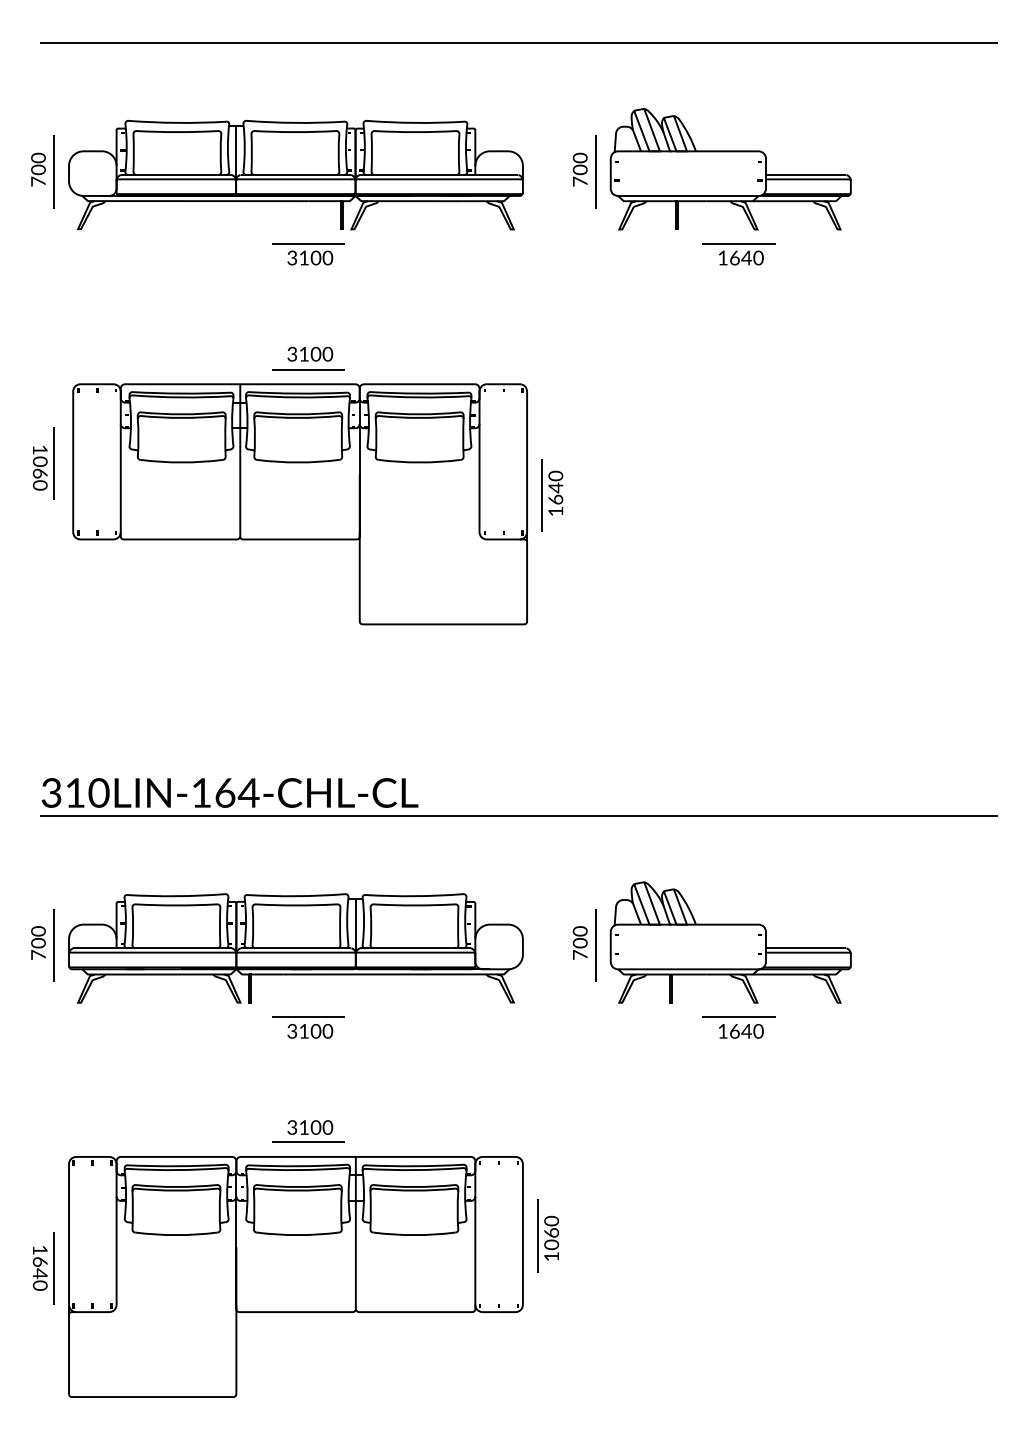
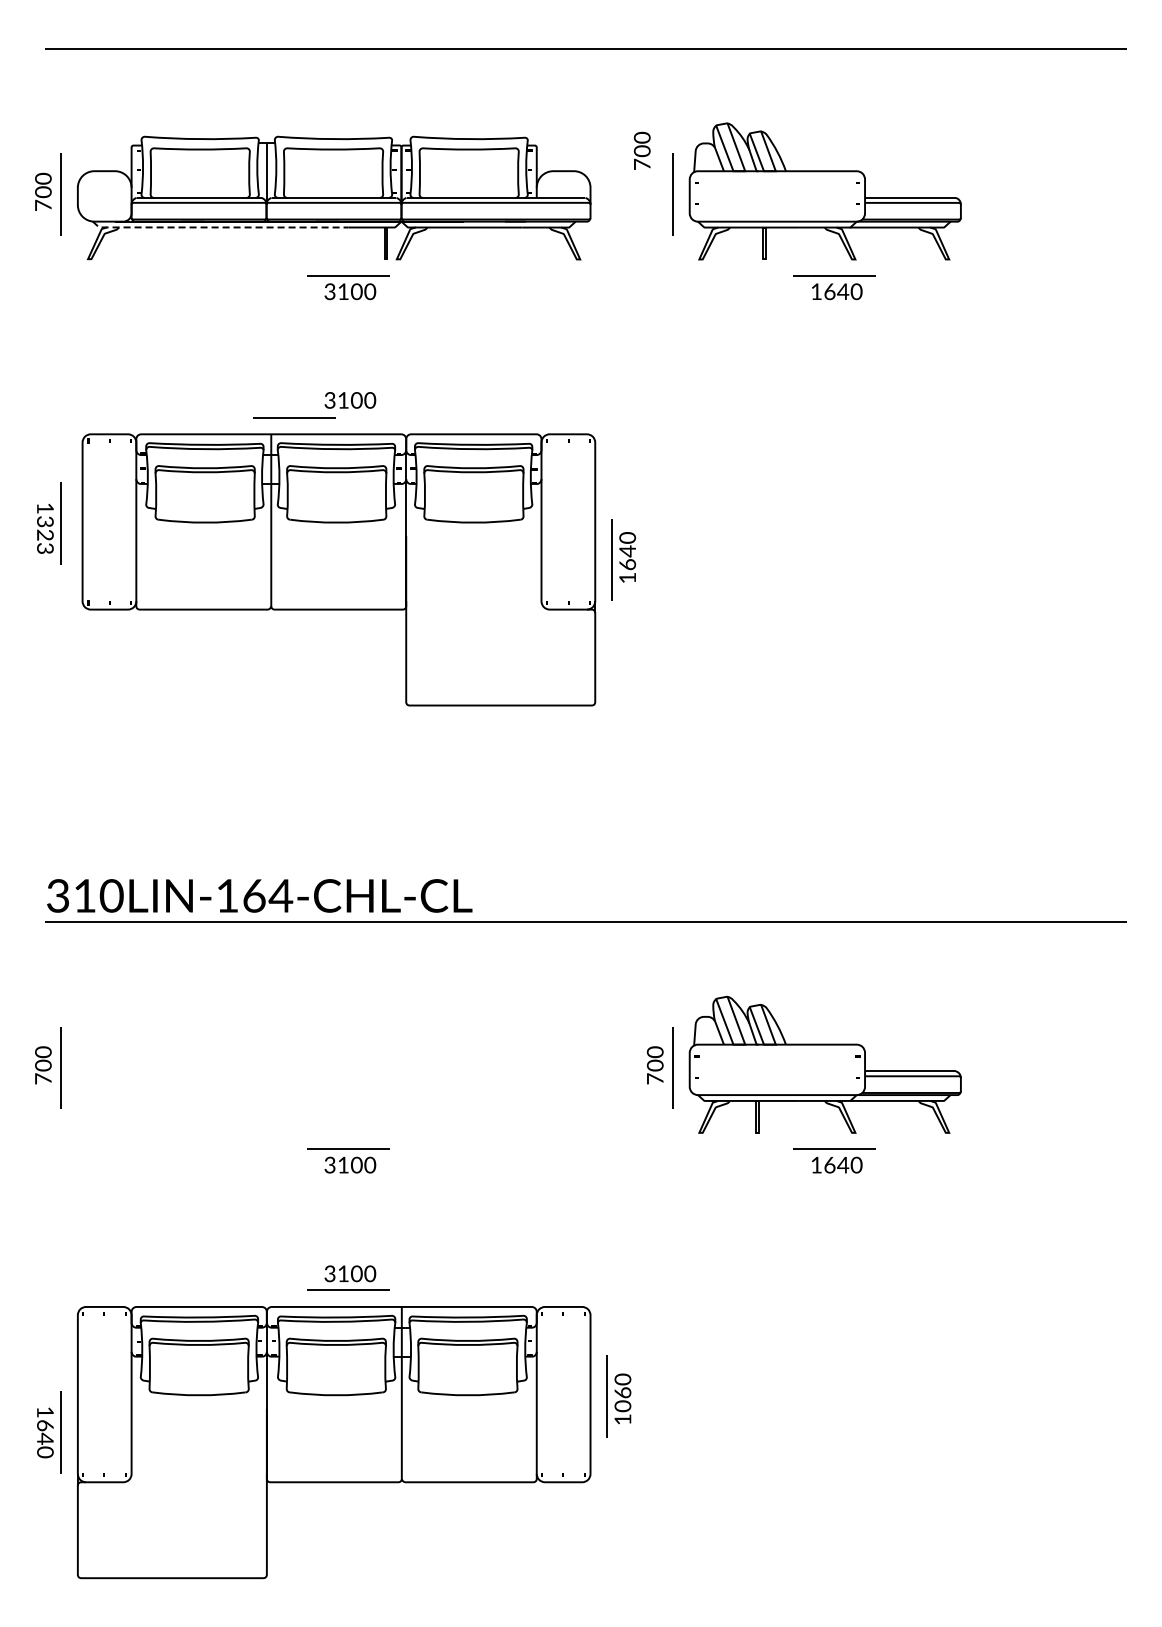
text: (580, 169) -> (642, 150), moved
line: (190, 201) -> (215, 227), solid -> dashed
line: (308, 369) -> (294, 417), moved
text: (40, 472) -> (45, 534), 1060 -> 1323
part: (295, 948) -> (333, 1071), removed

